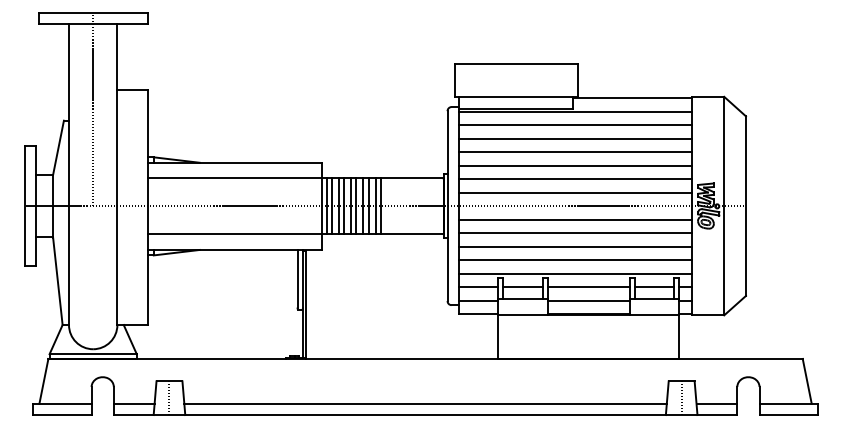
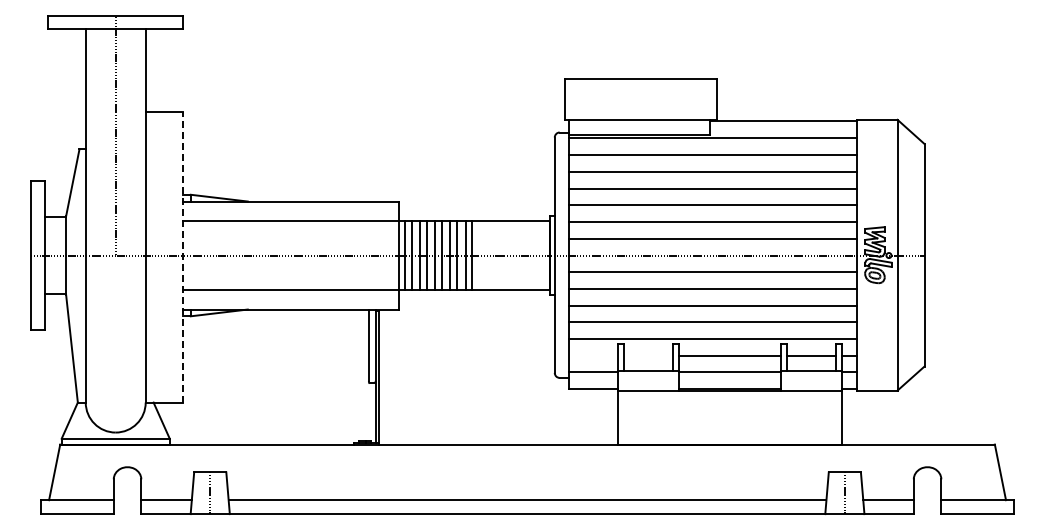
line: (147, 207) -> (183, 257), solid -> dashed
line: (478, 287) -> (593, 355), removed
line: (522, 287) -> (647, 355), removed

